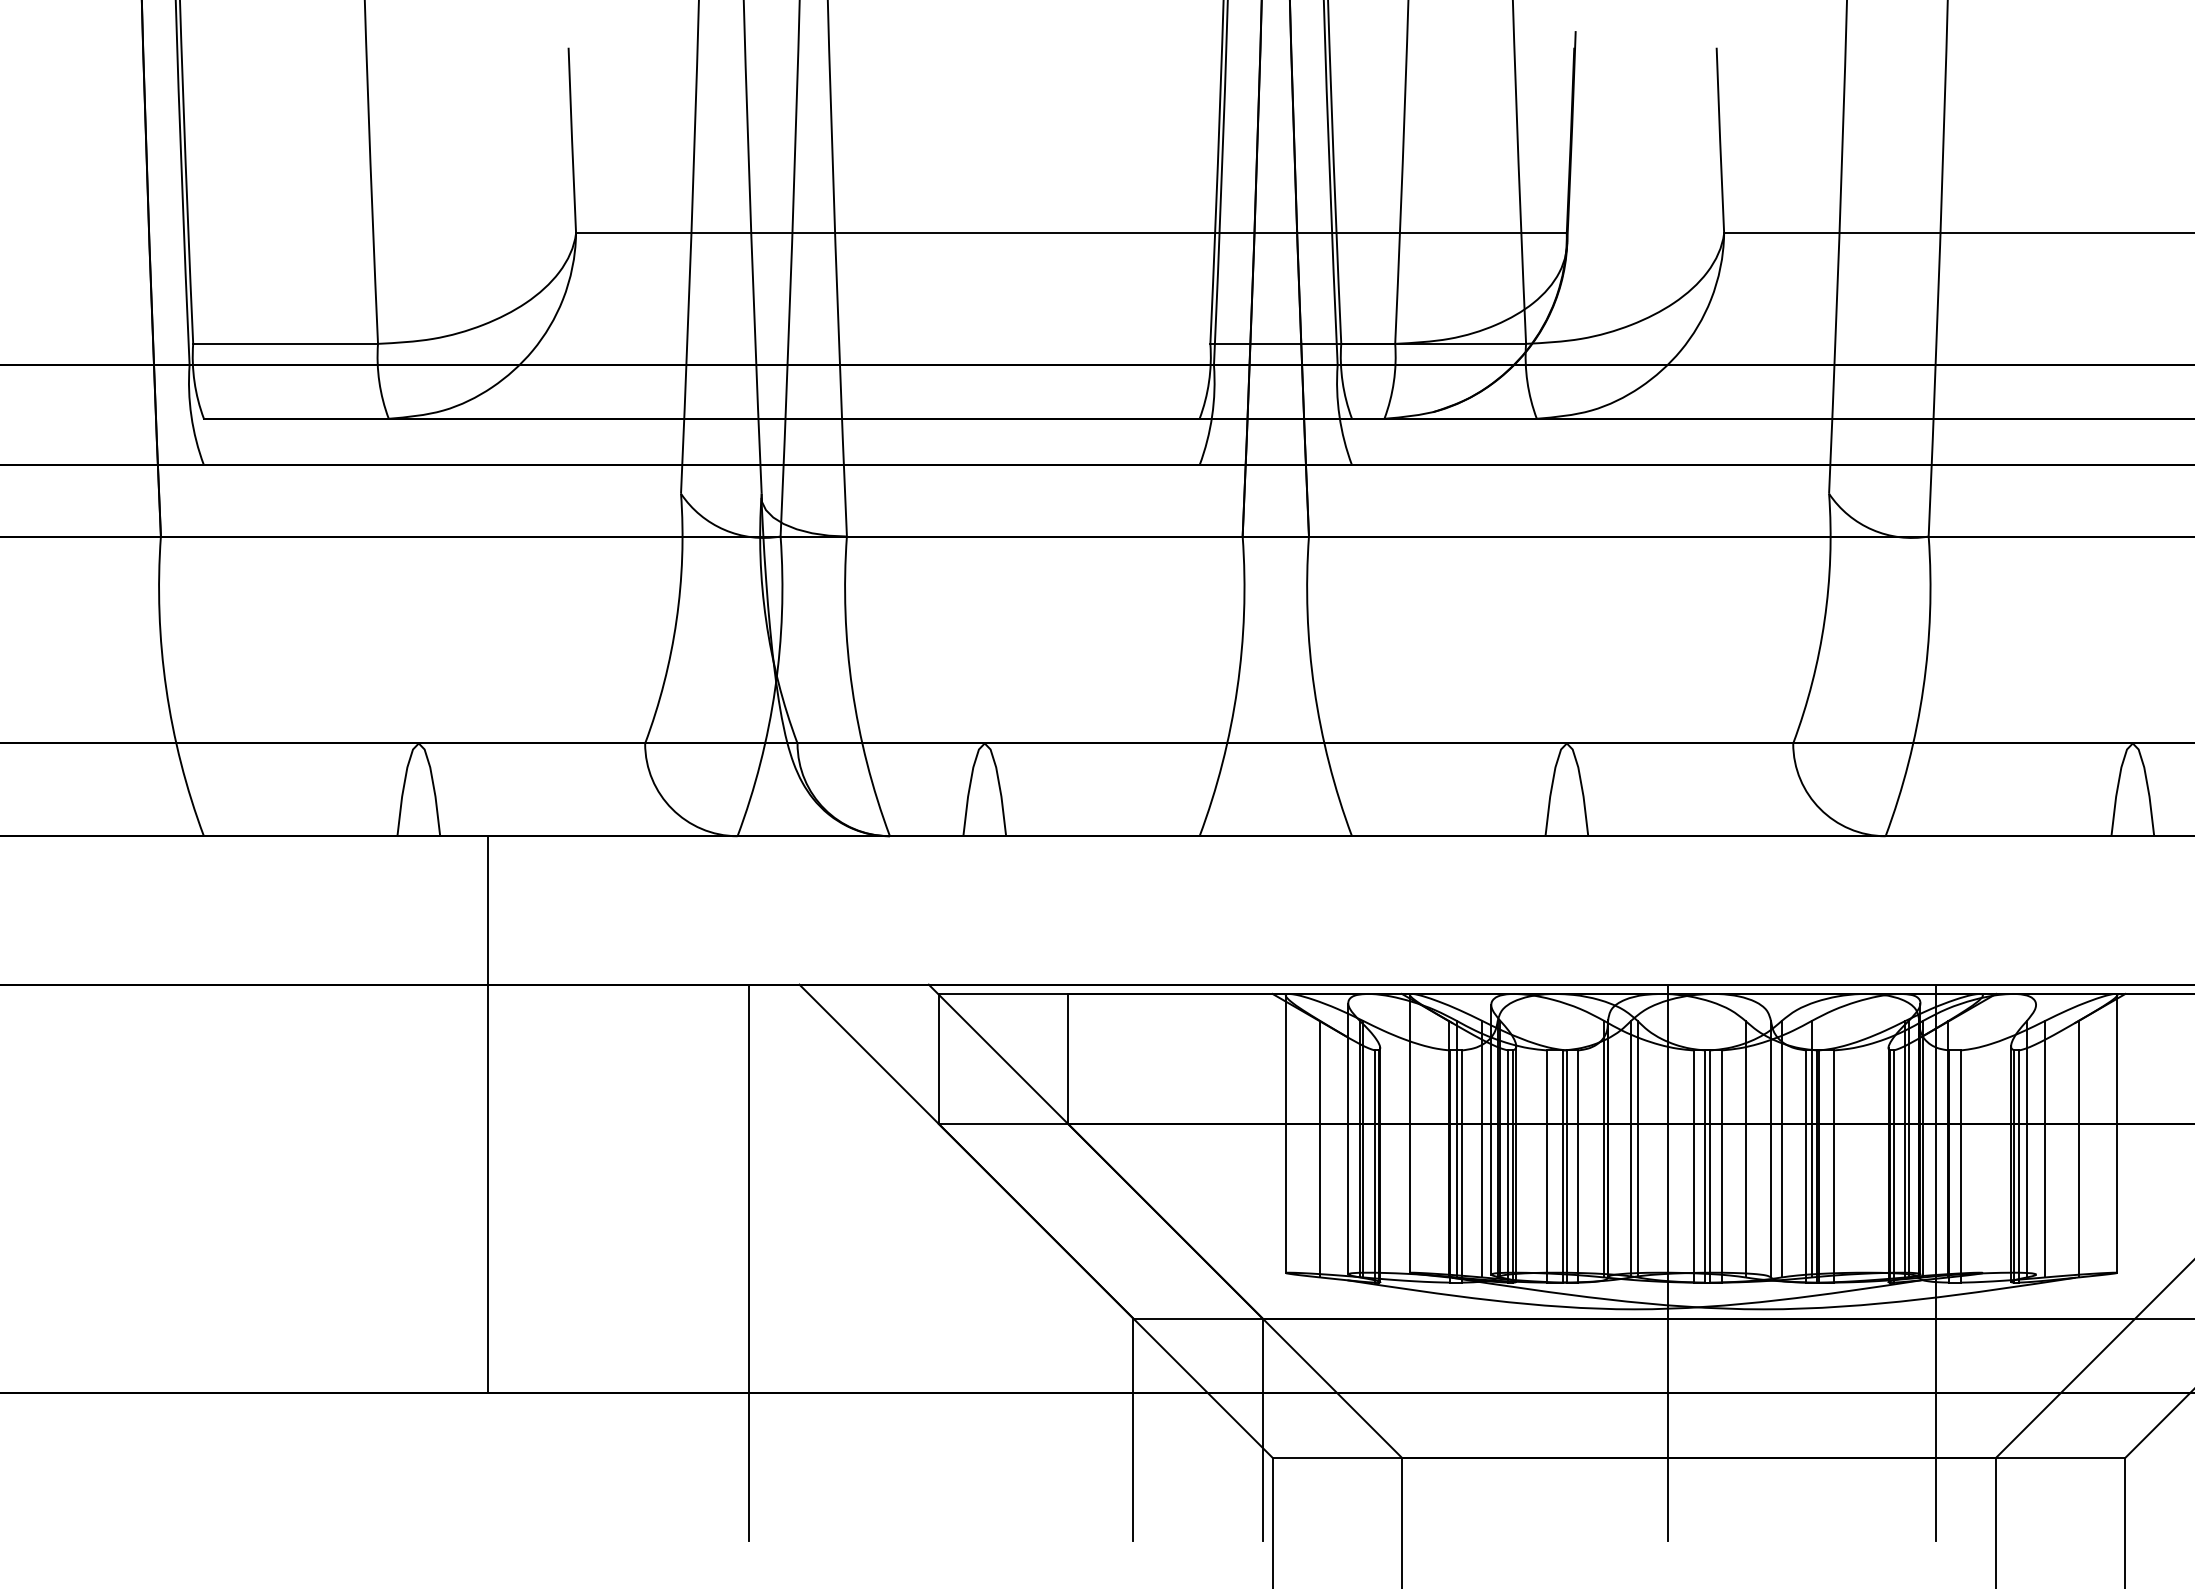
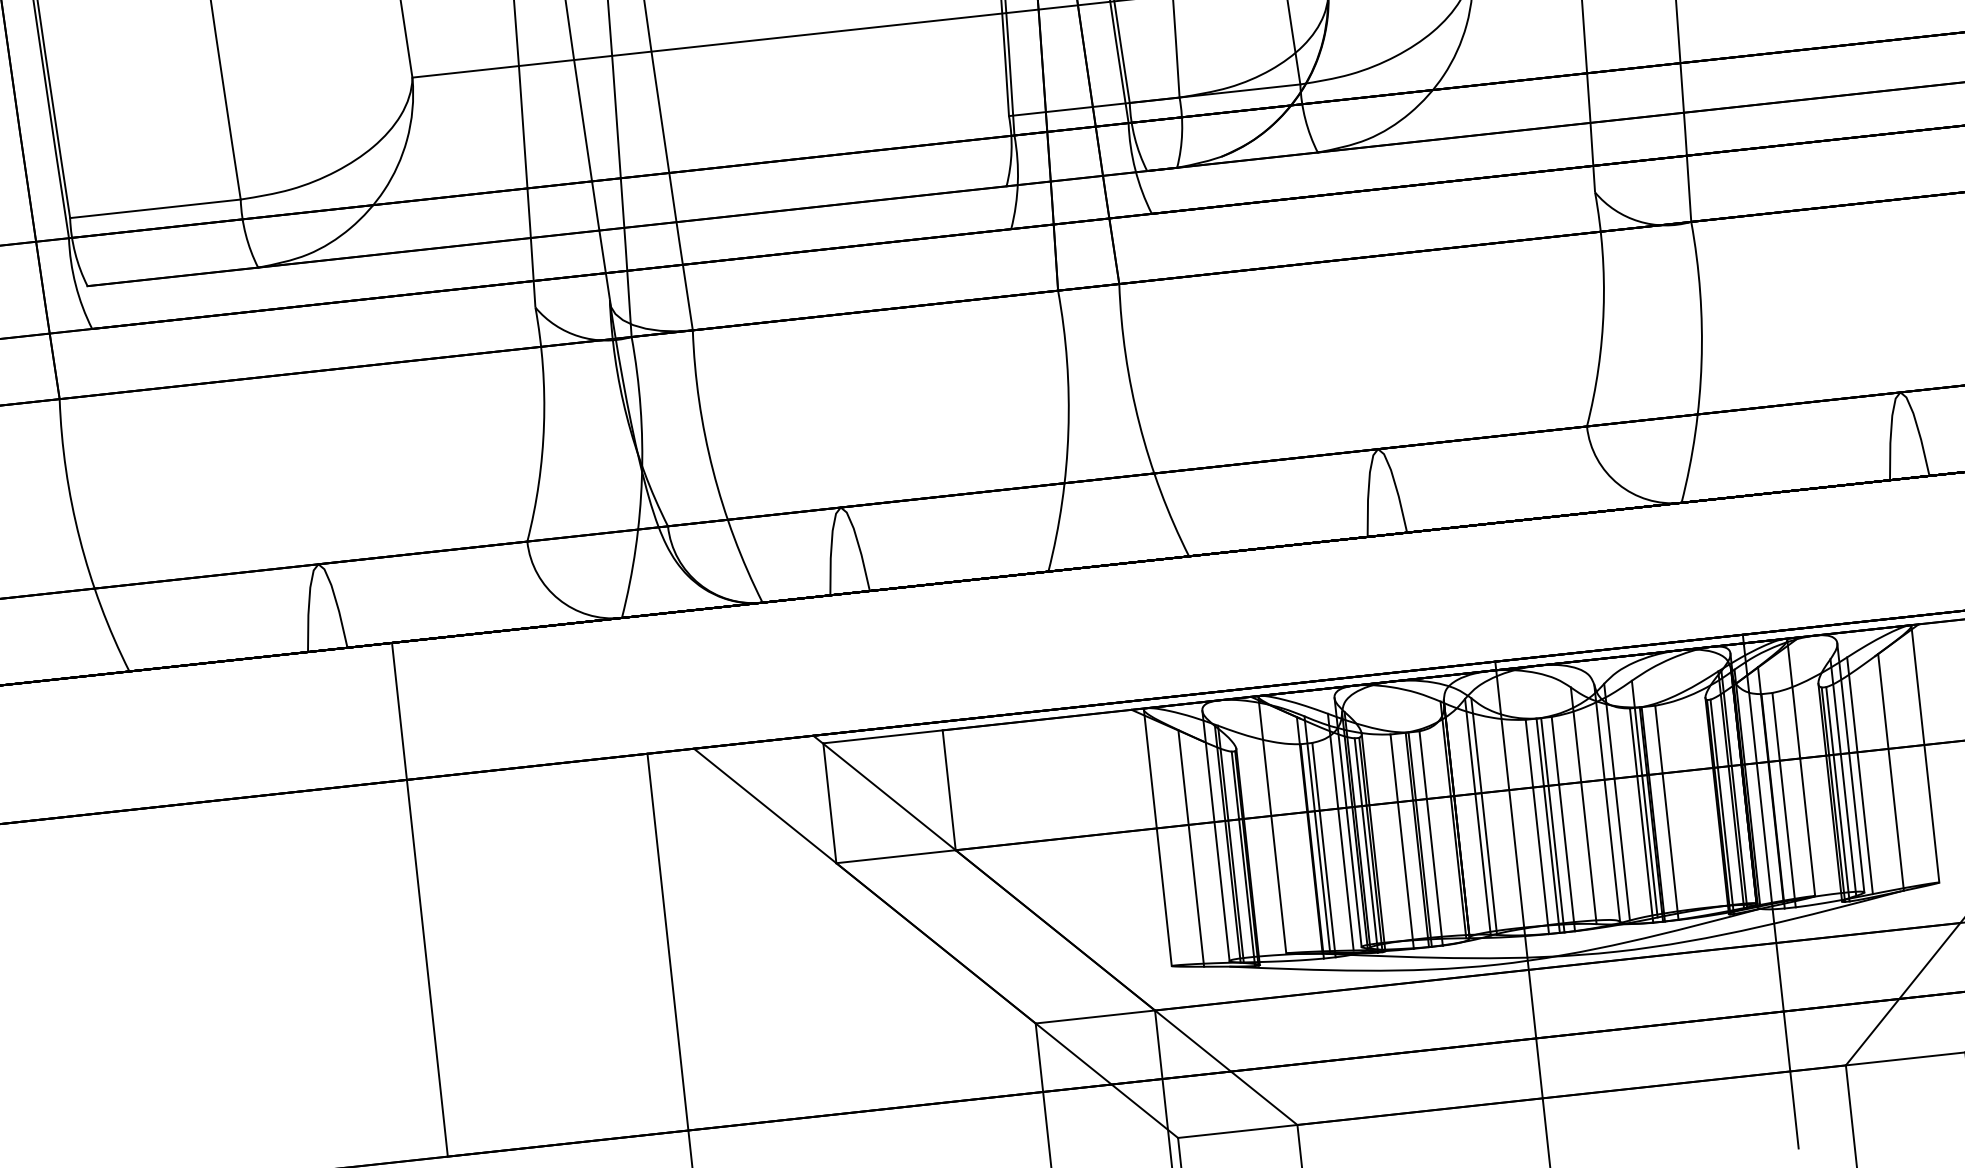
line: (1982, 1134) -> (1800, 768), added
line: (2036, 1139) -> (1851, 767), added

